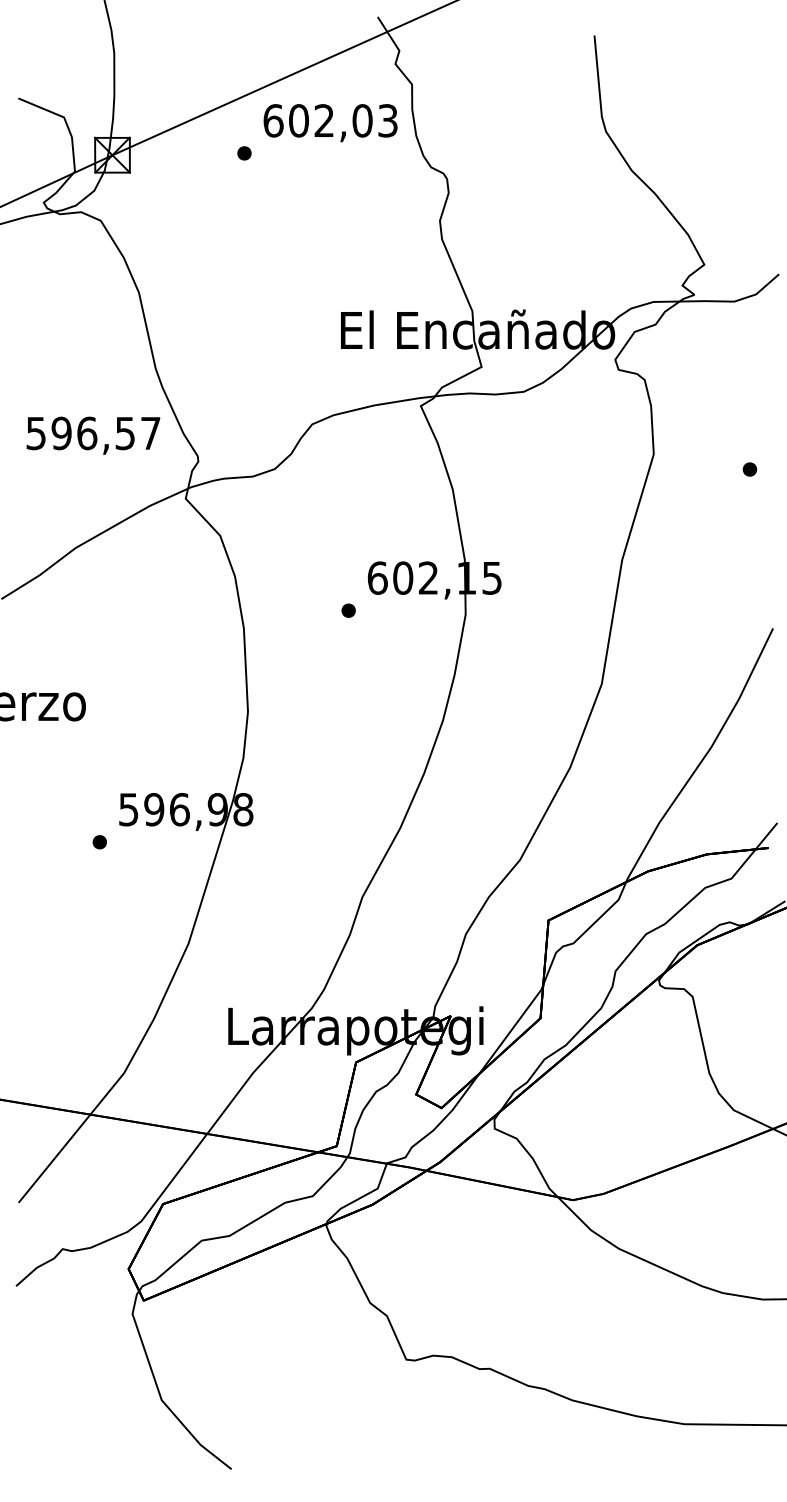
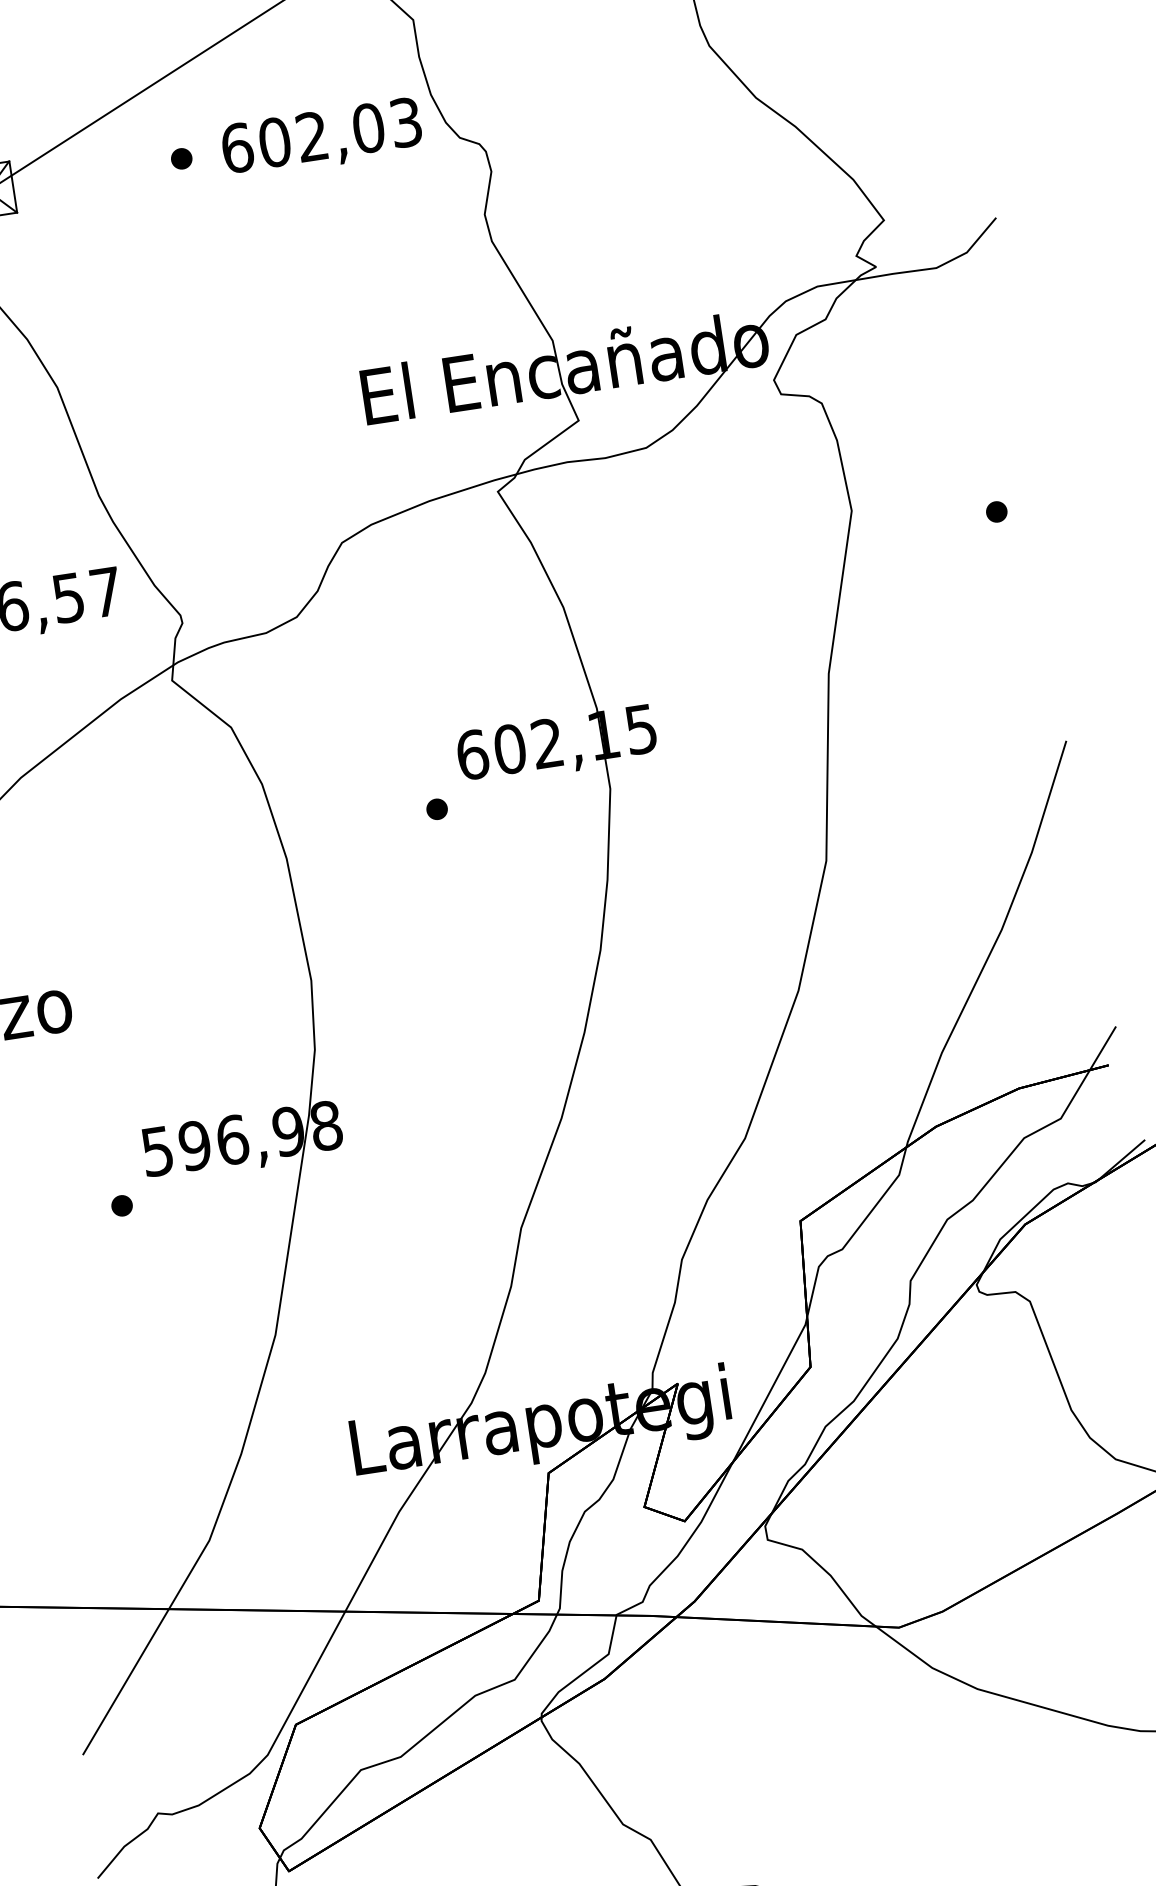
text: (330, 123) -> (321, 139), moved

